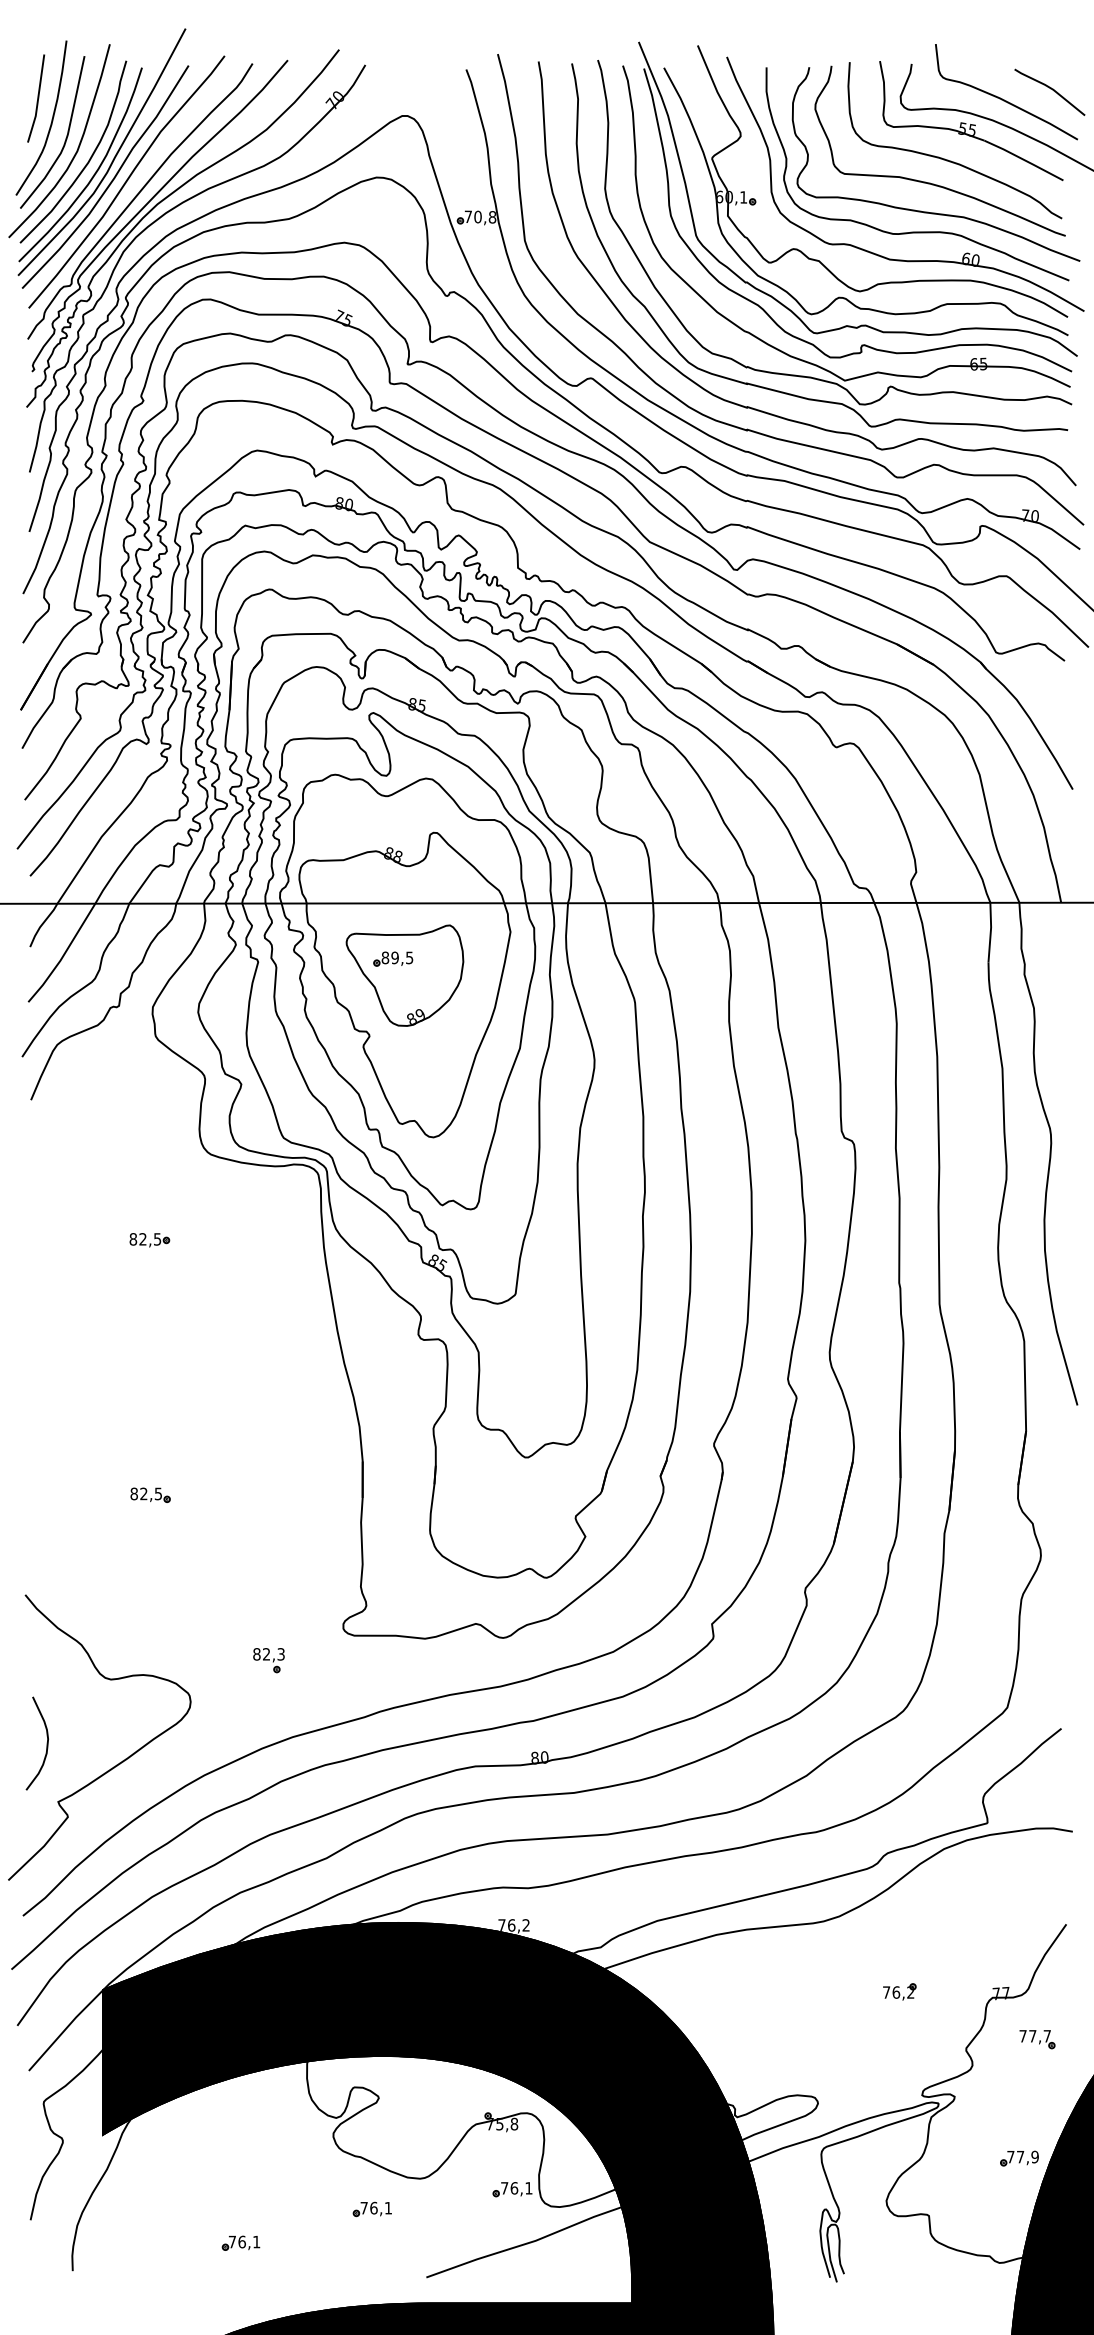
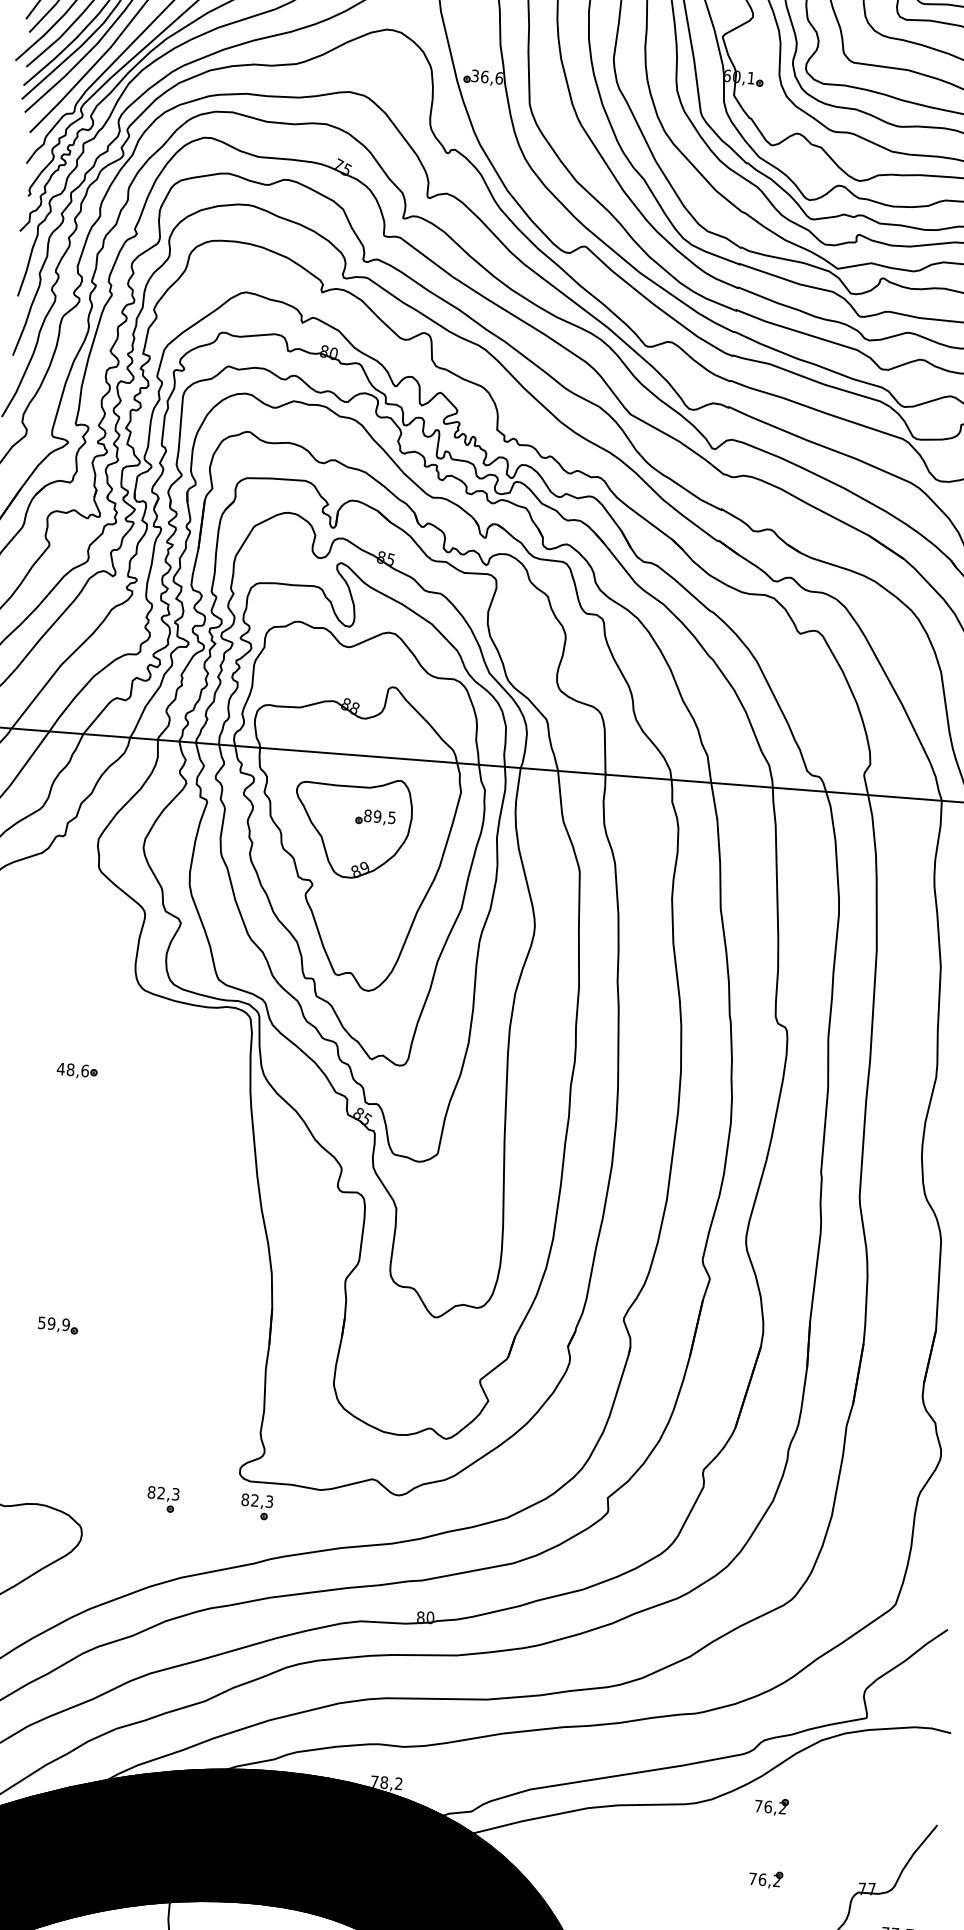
text: (480, 216) -> (487, 76), 70,8 -> 36,6
part: (393, 958) -> (375, 817), moved
text: (145, 1239) -> (73, 1070), 82,5 -> 48,6
text: (146, 1493) -> (54, 1323), 82,5 -> 59,9
part: (362, 1660) -> (256, 1506), added
part: (899, 1918) -> (771, 1806), added
text: (511, 1925) -> (384, 1782), 76,2 -> 78,2

